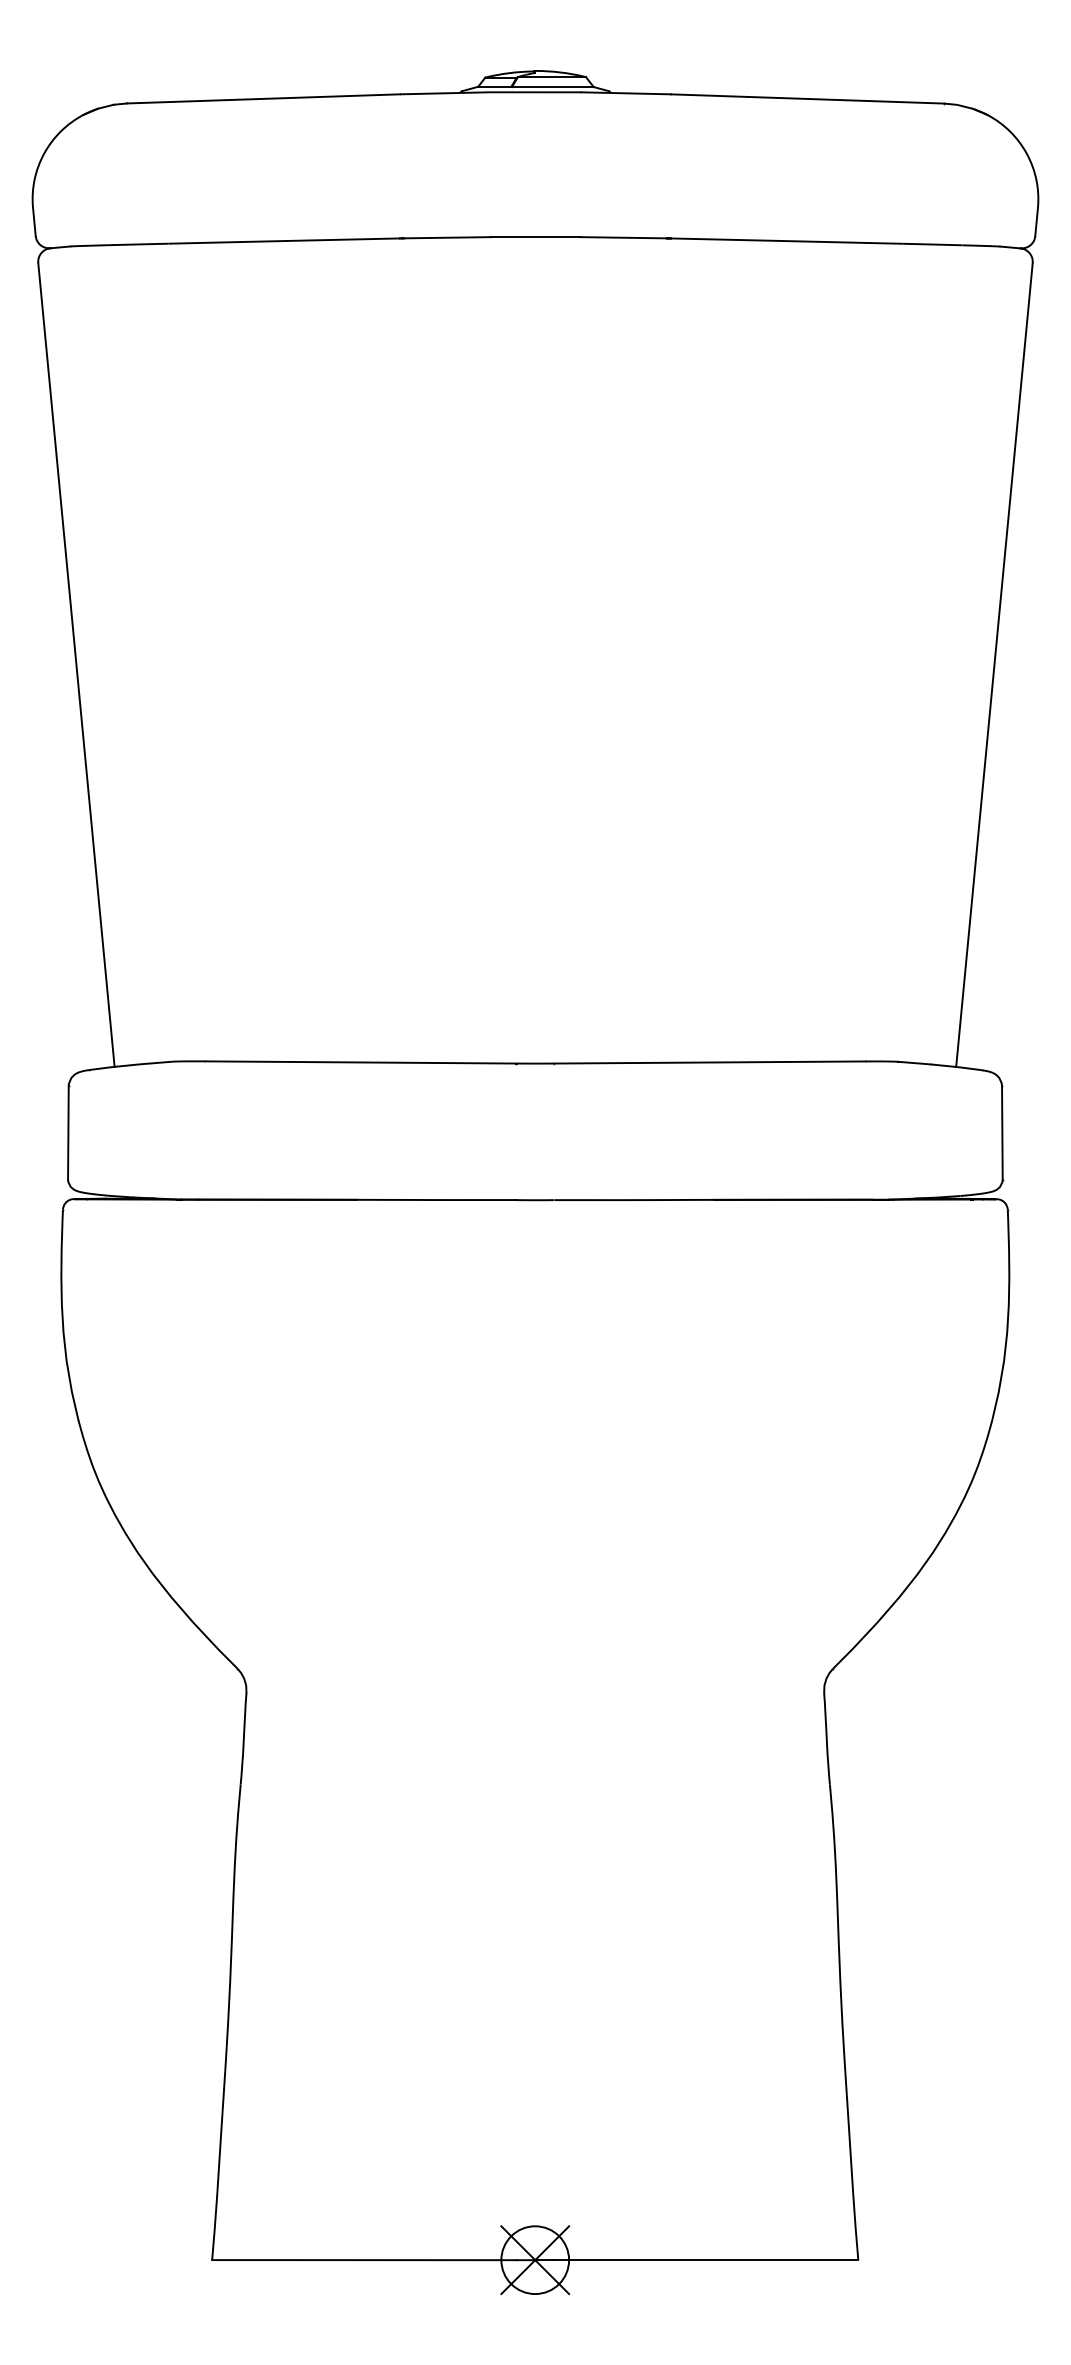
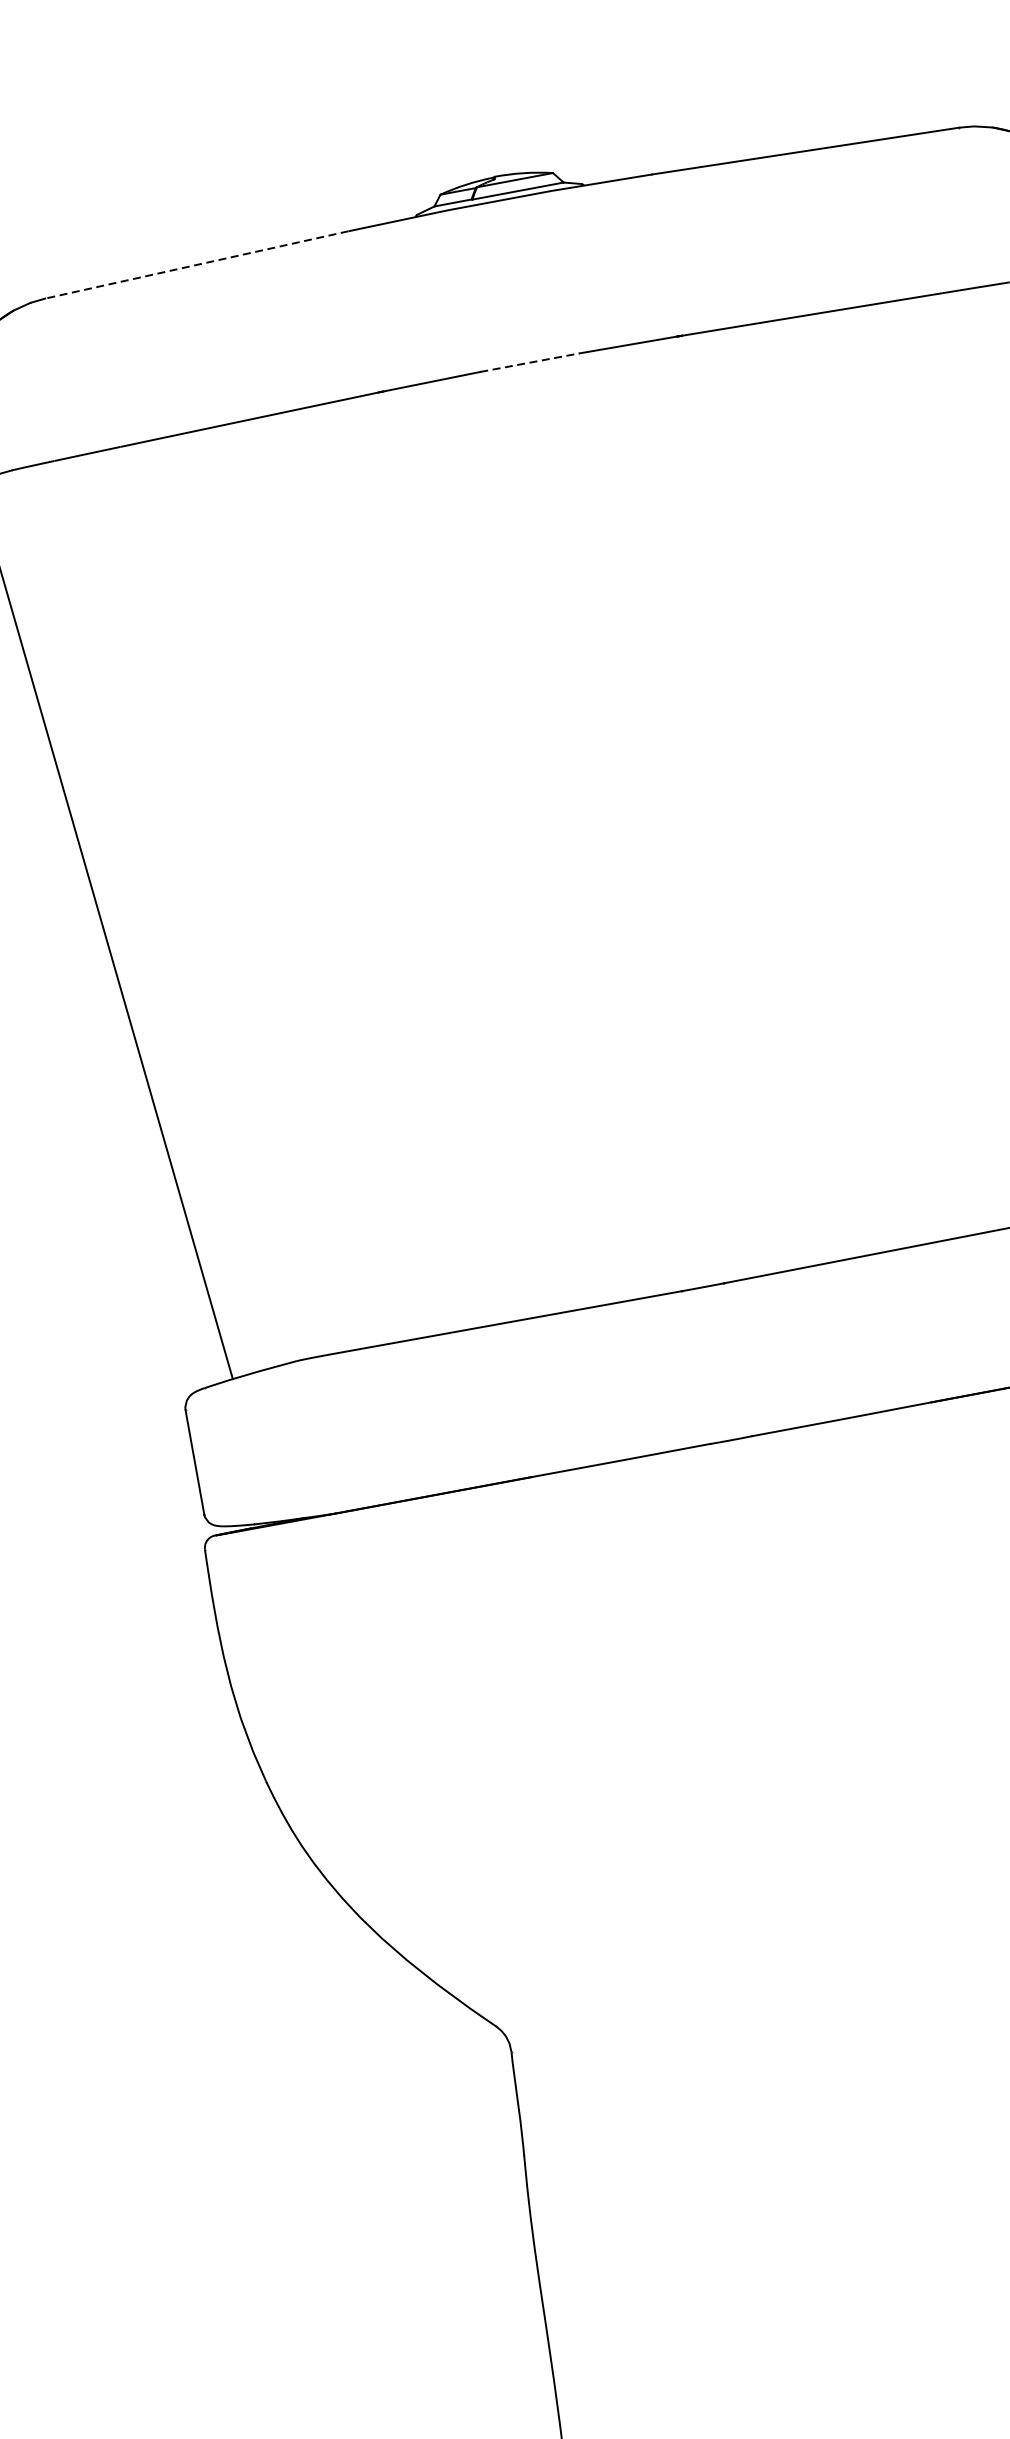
line: (263, 98) -> (196, 264), solid -> dashed
line: (535, 237) -> (530, 363), solid -> dashed

